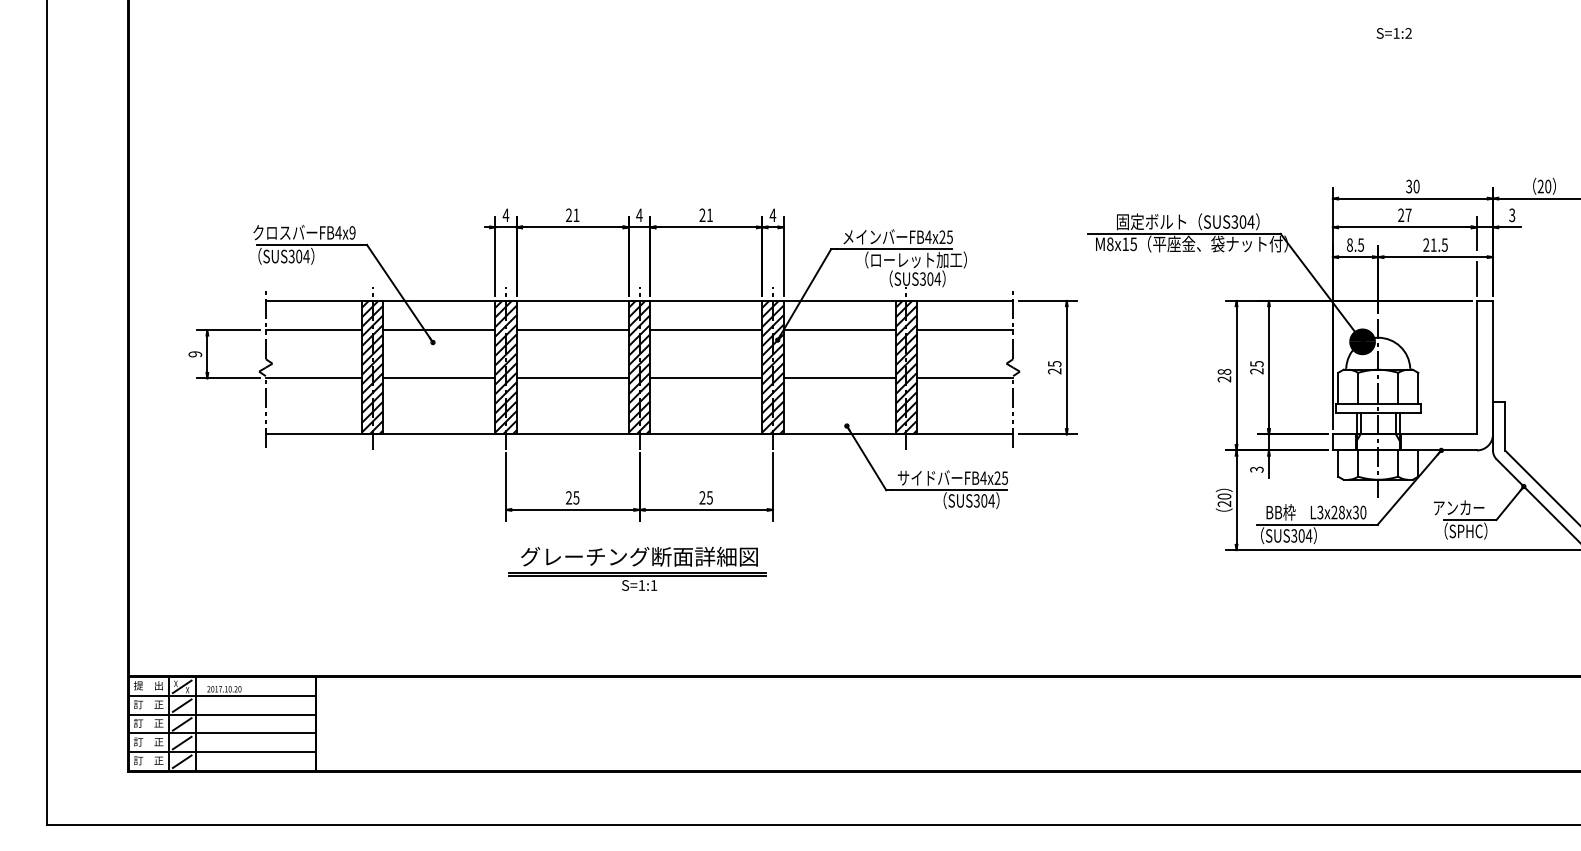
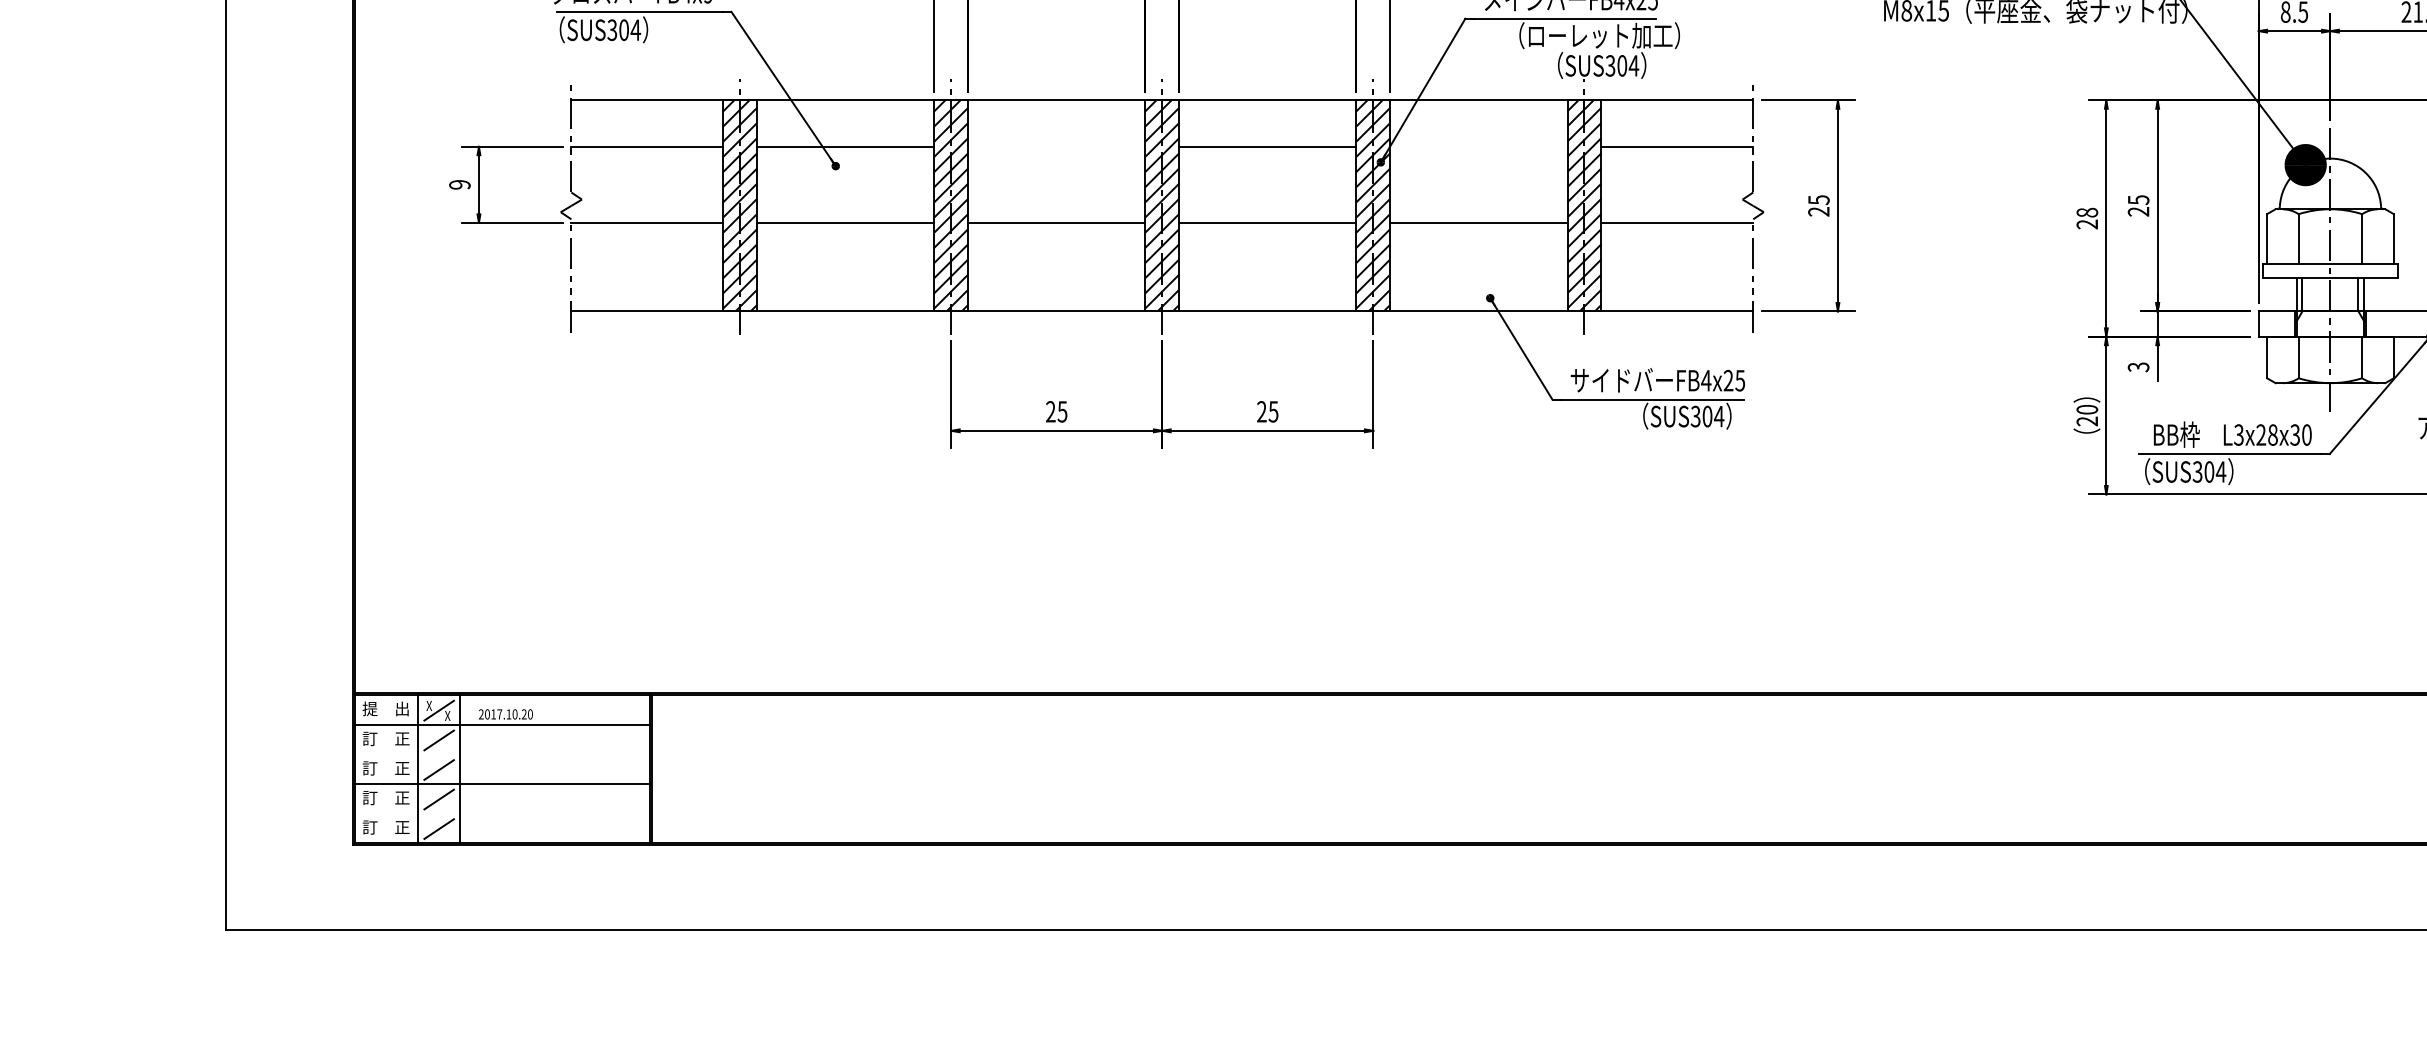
line: (572, 330) -> (1056, 147), removed
line: (839, 330) -> (1478, 147), removed
part: (637, 568) -> (1159, 523), removed
line: (221, 714) -> (501, 754), removed
line: (221, 751) -> (501, 812), removed

